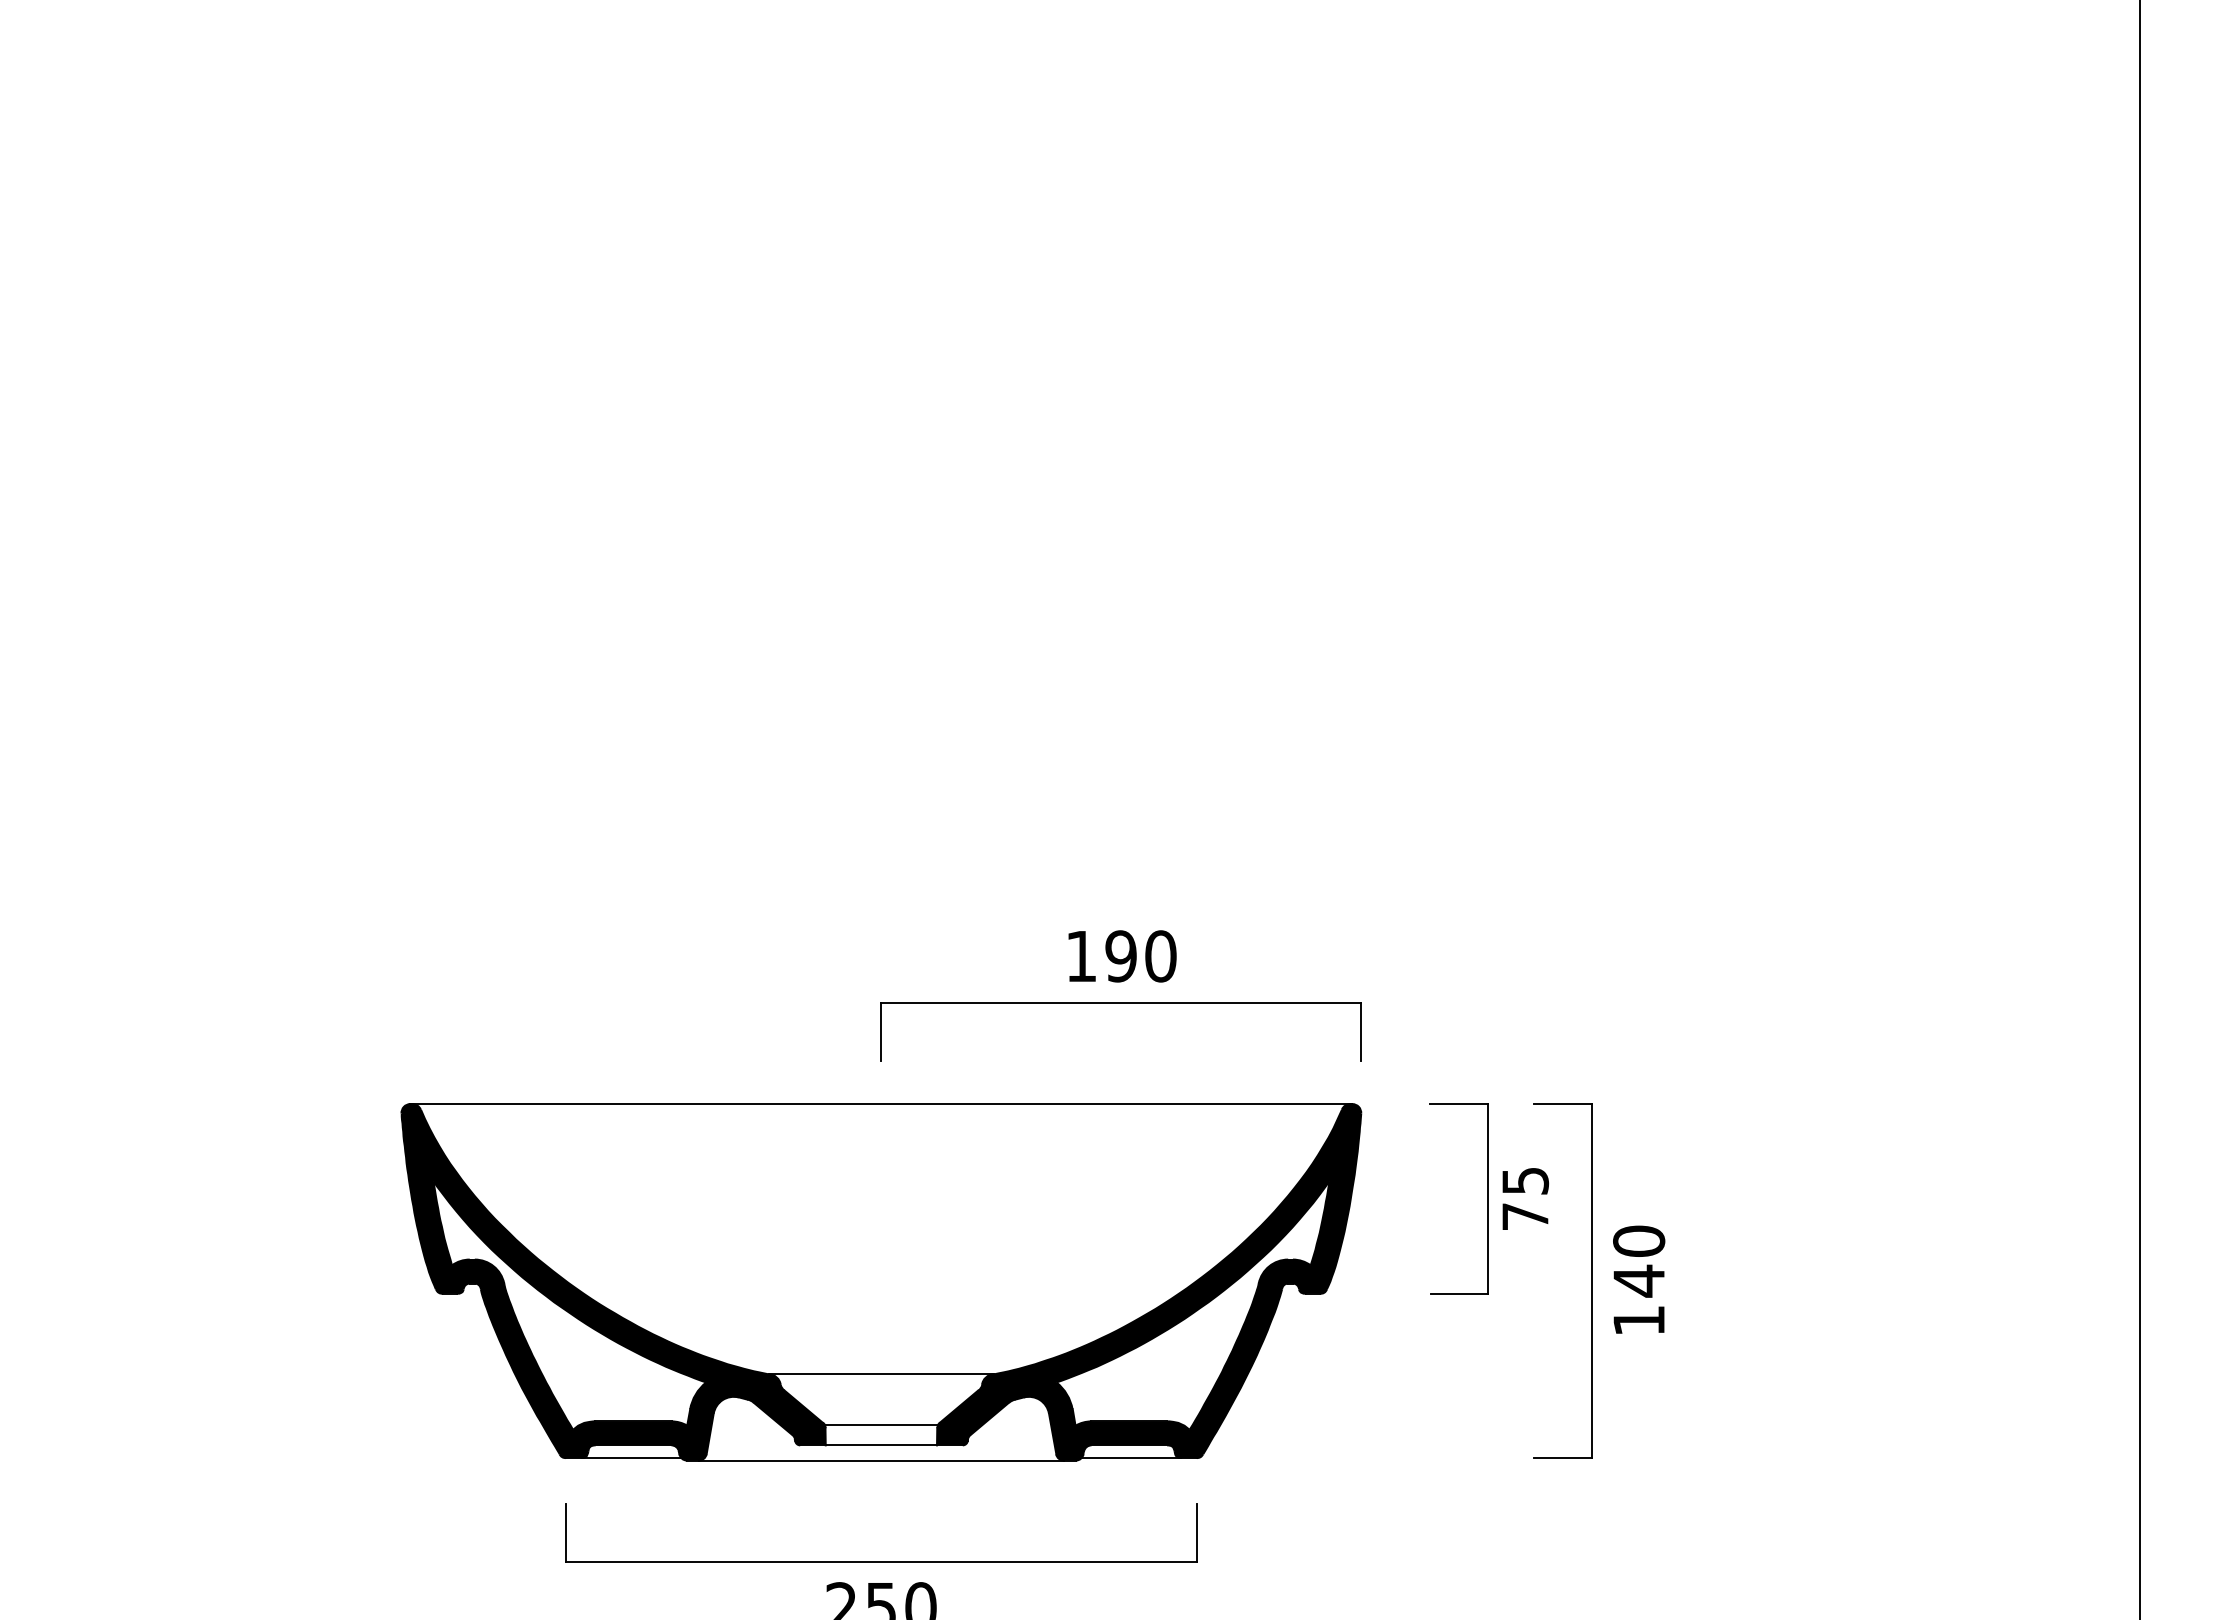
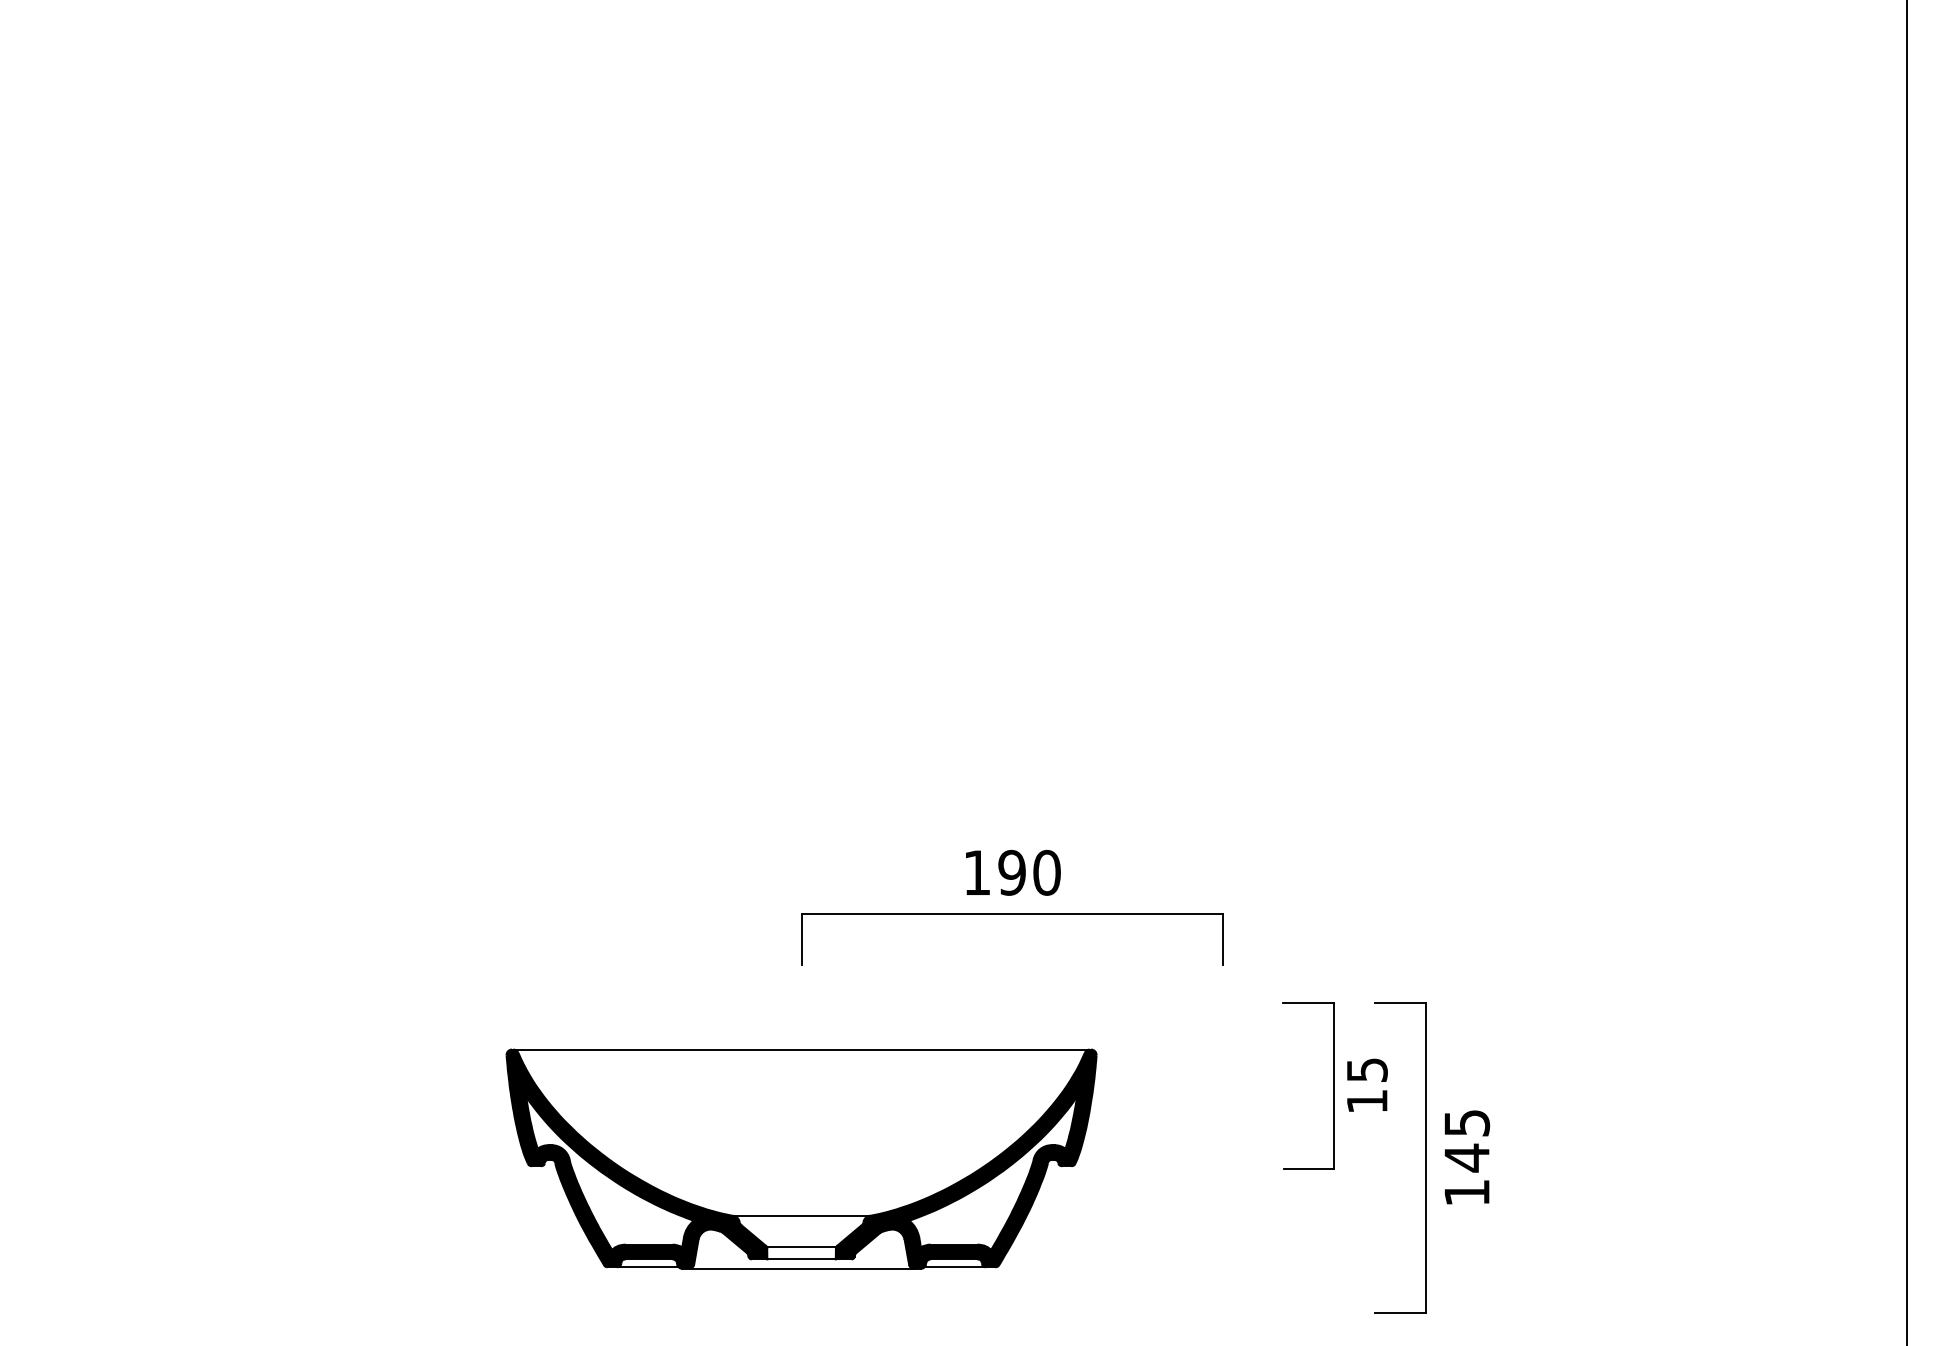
text: (1525, 1216) -> (1367, 1101), 75 -> 15
text: (1639, 1240) -> (1467, 1122), 140 -> 145
part: (881, 1282) -> (801, 1159), size x0.7

